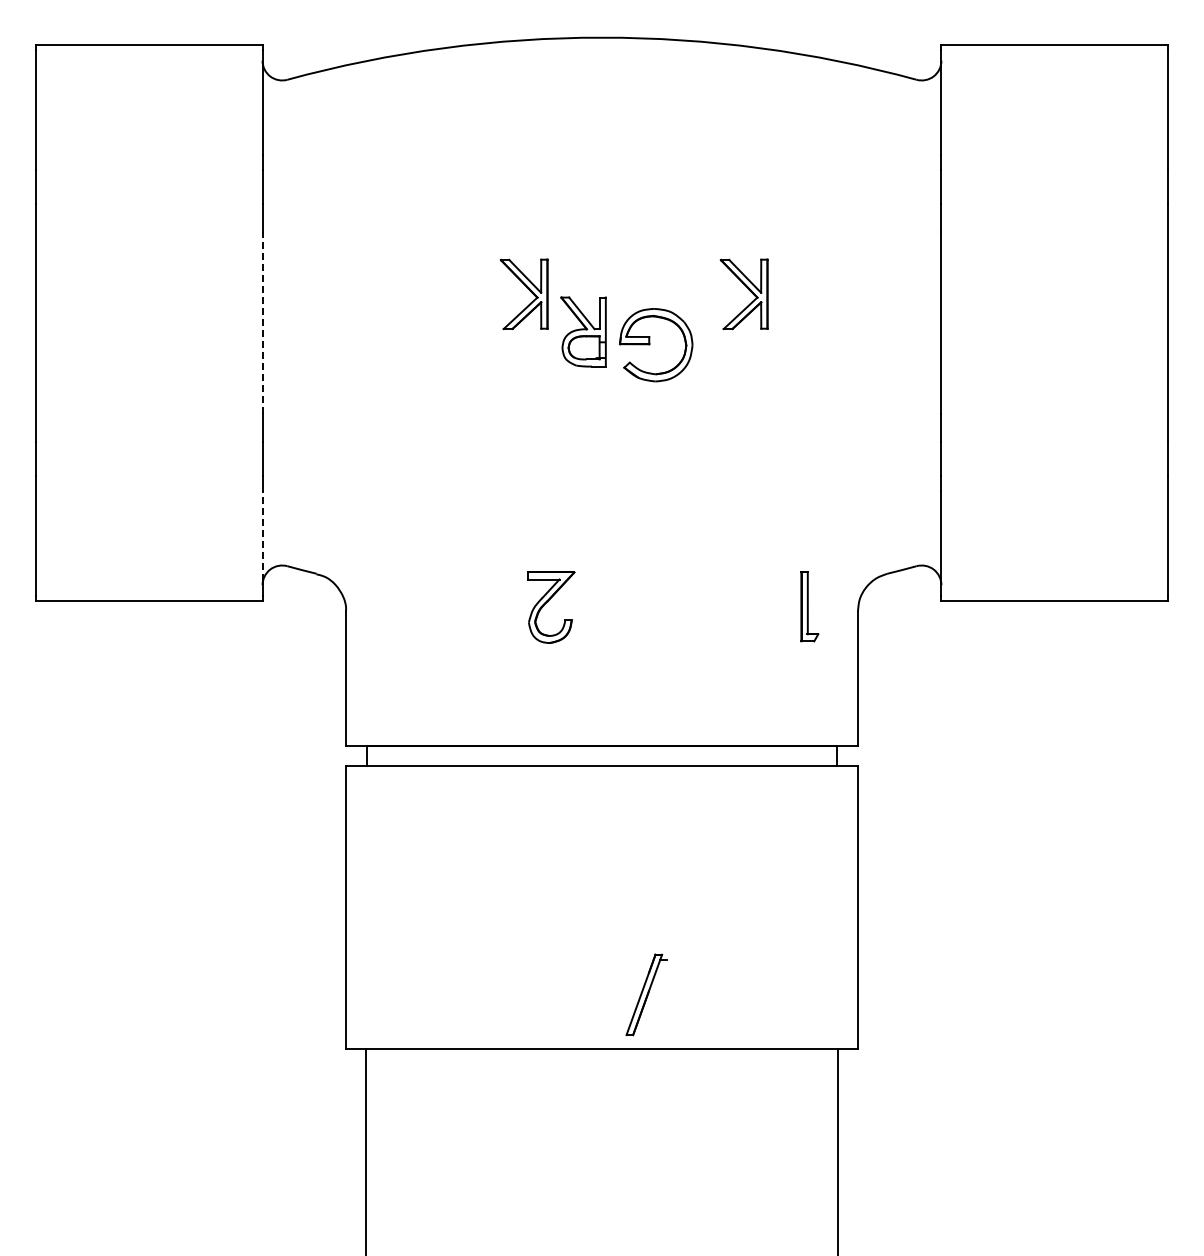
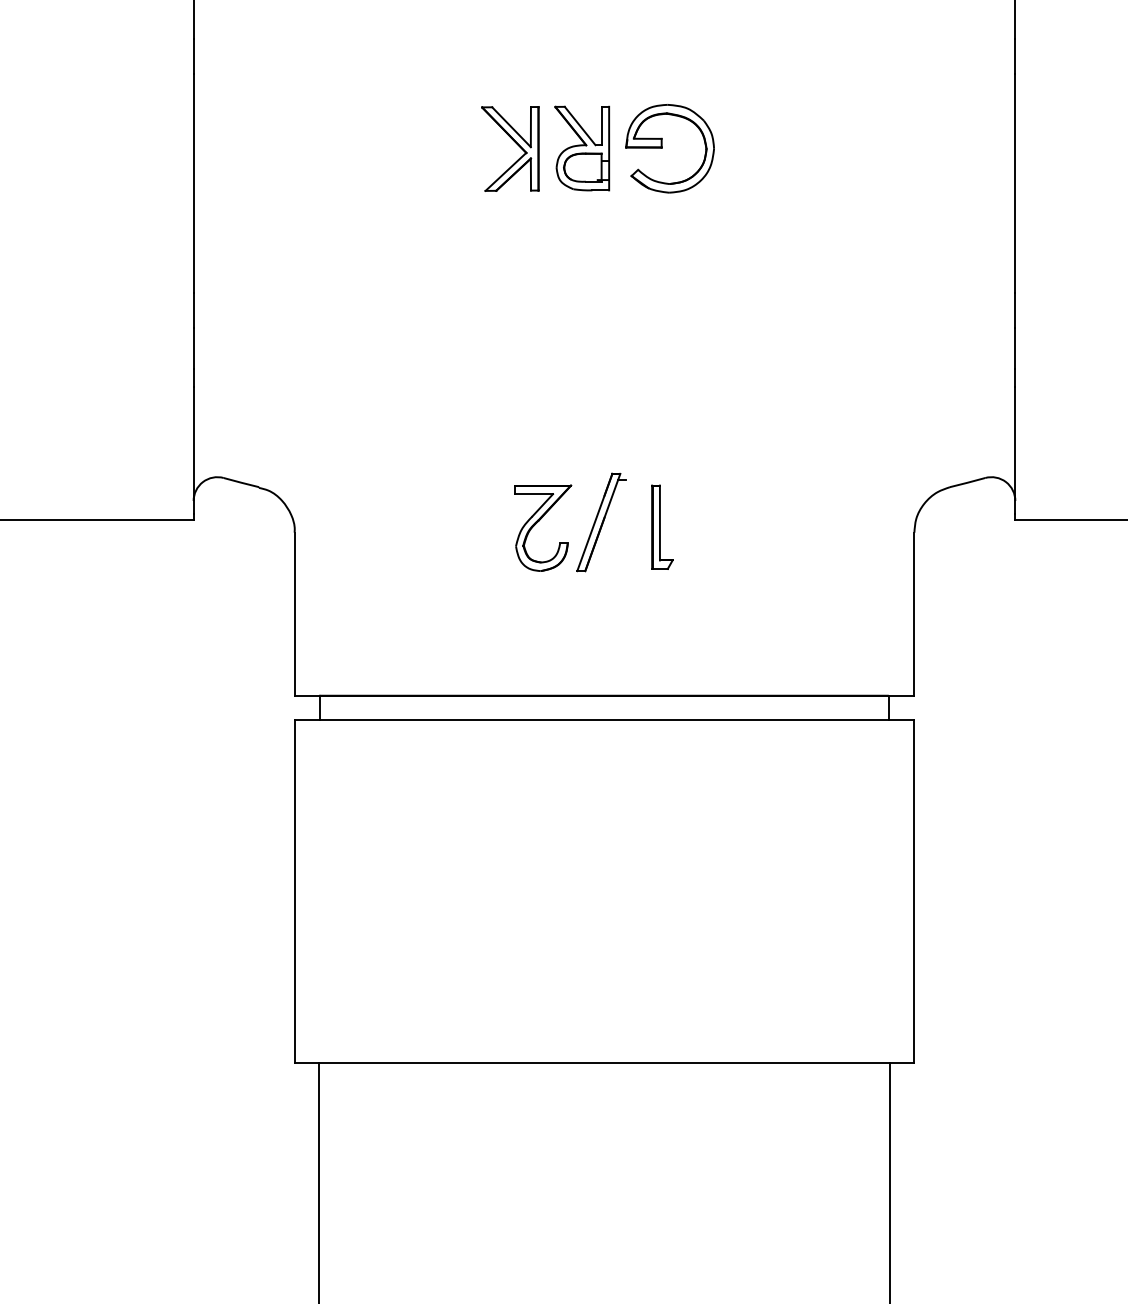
part: (748, 289) -> (781, 143), removed
line: (262, 322) -> (193, 183), dashed -> solid
part: (583, 331) -> (582, 147), moved
part: (650, 344) -> (663, 147), moved
line: (262, 535) -> (193, 440), dashed -> solid
part: (809, 606) -> (661, 526), moved
part: (646, 994) -> (601, 521), moved

